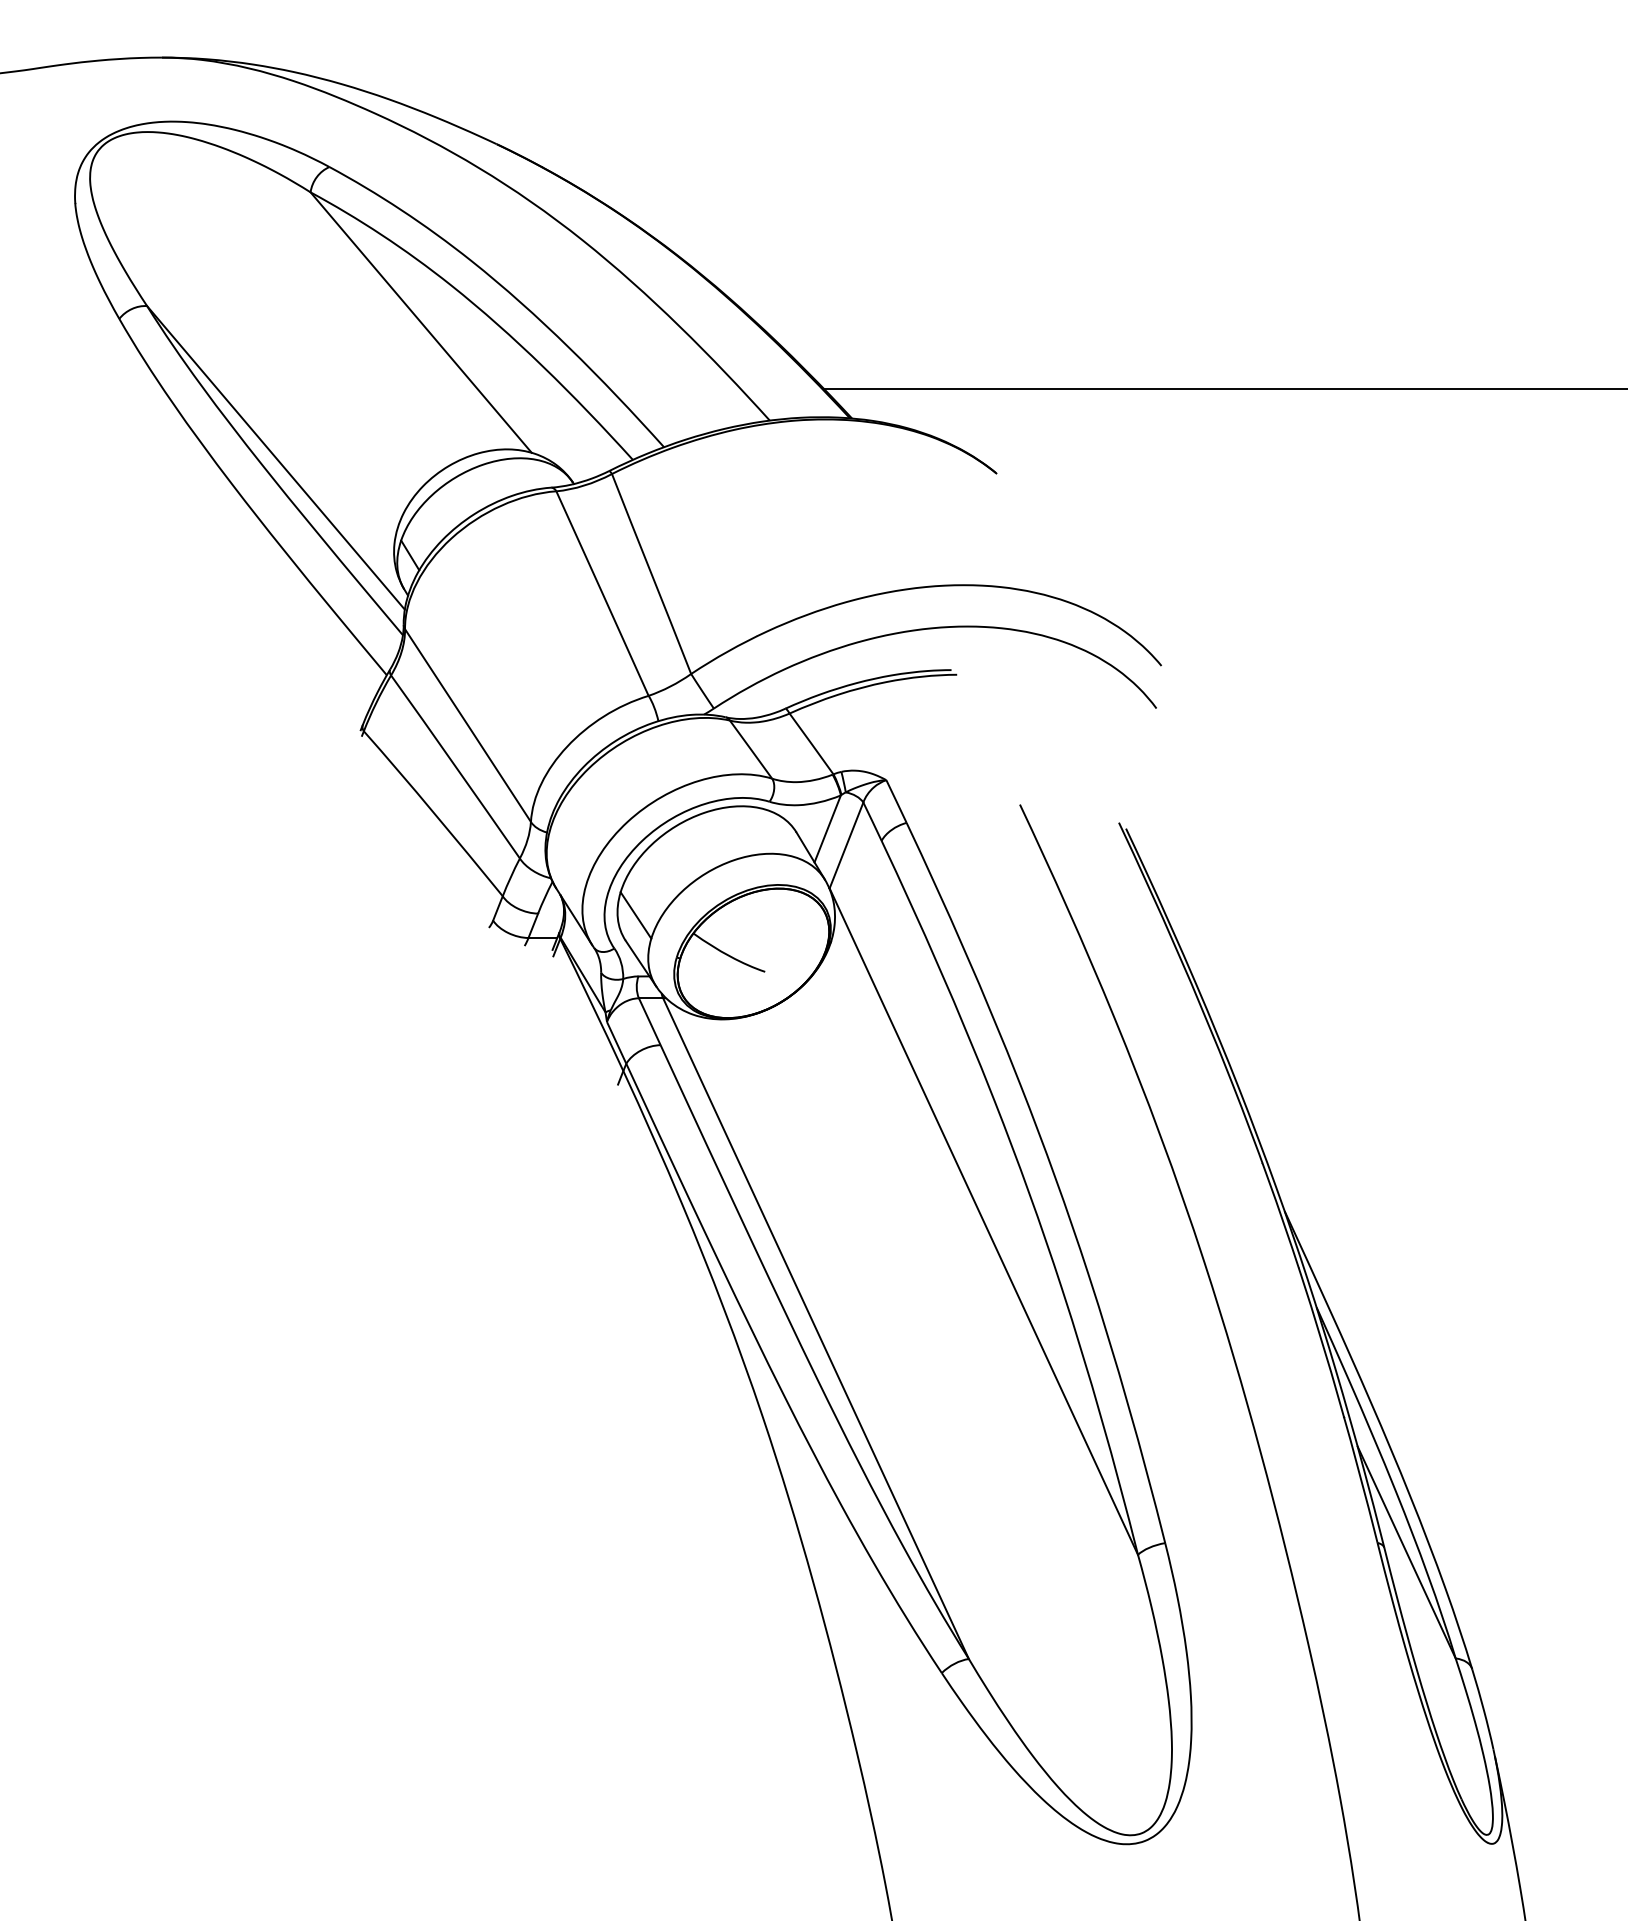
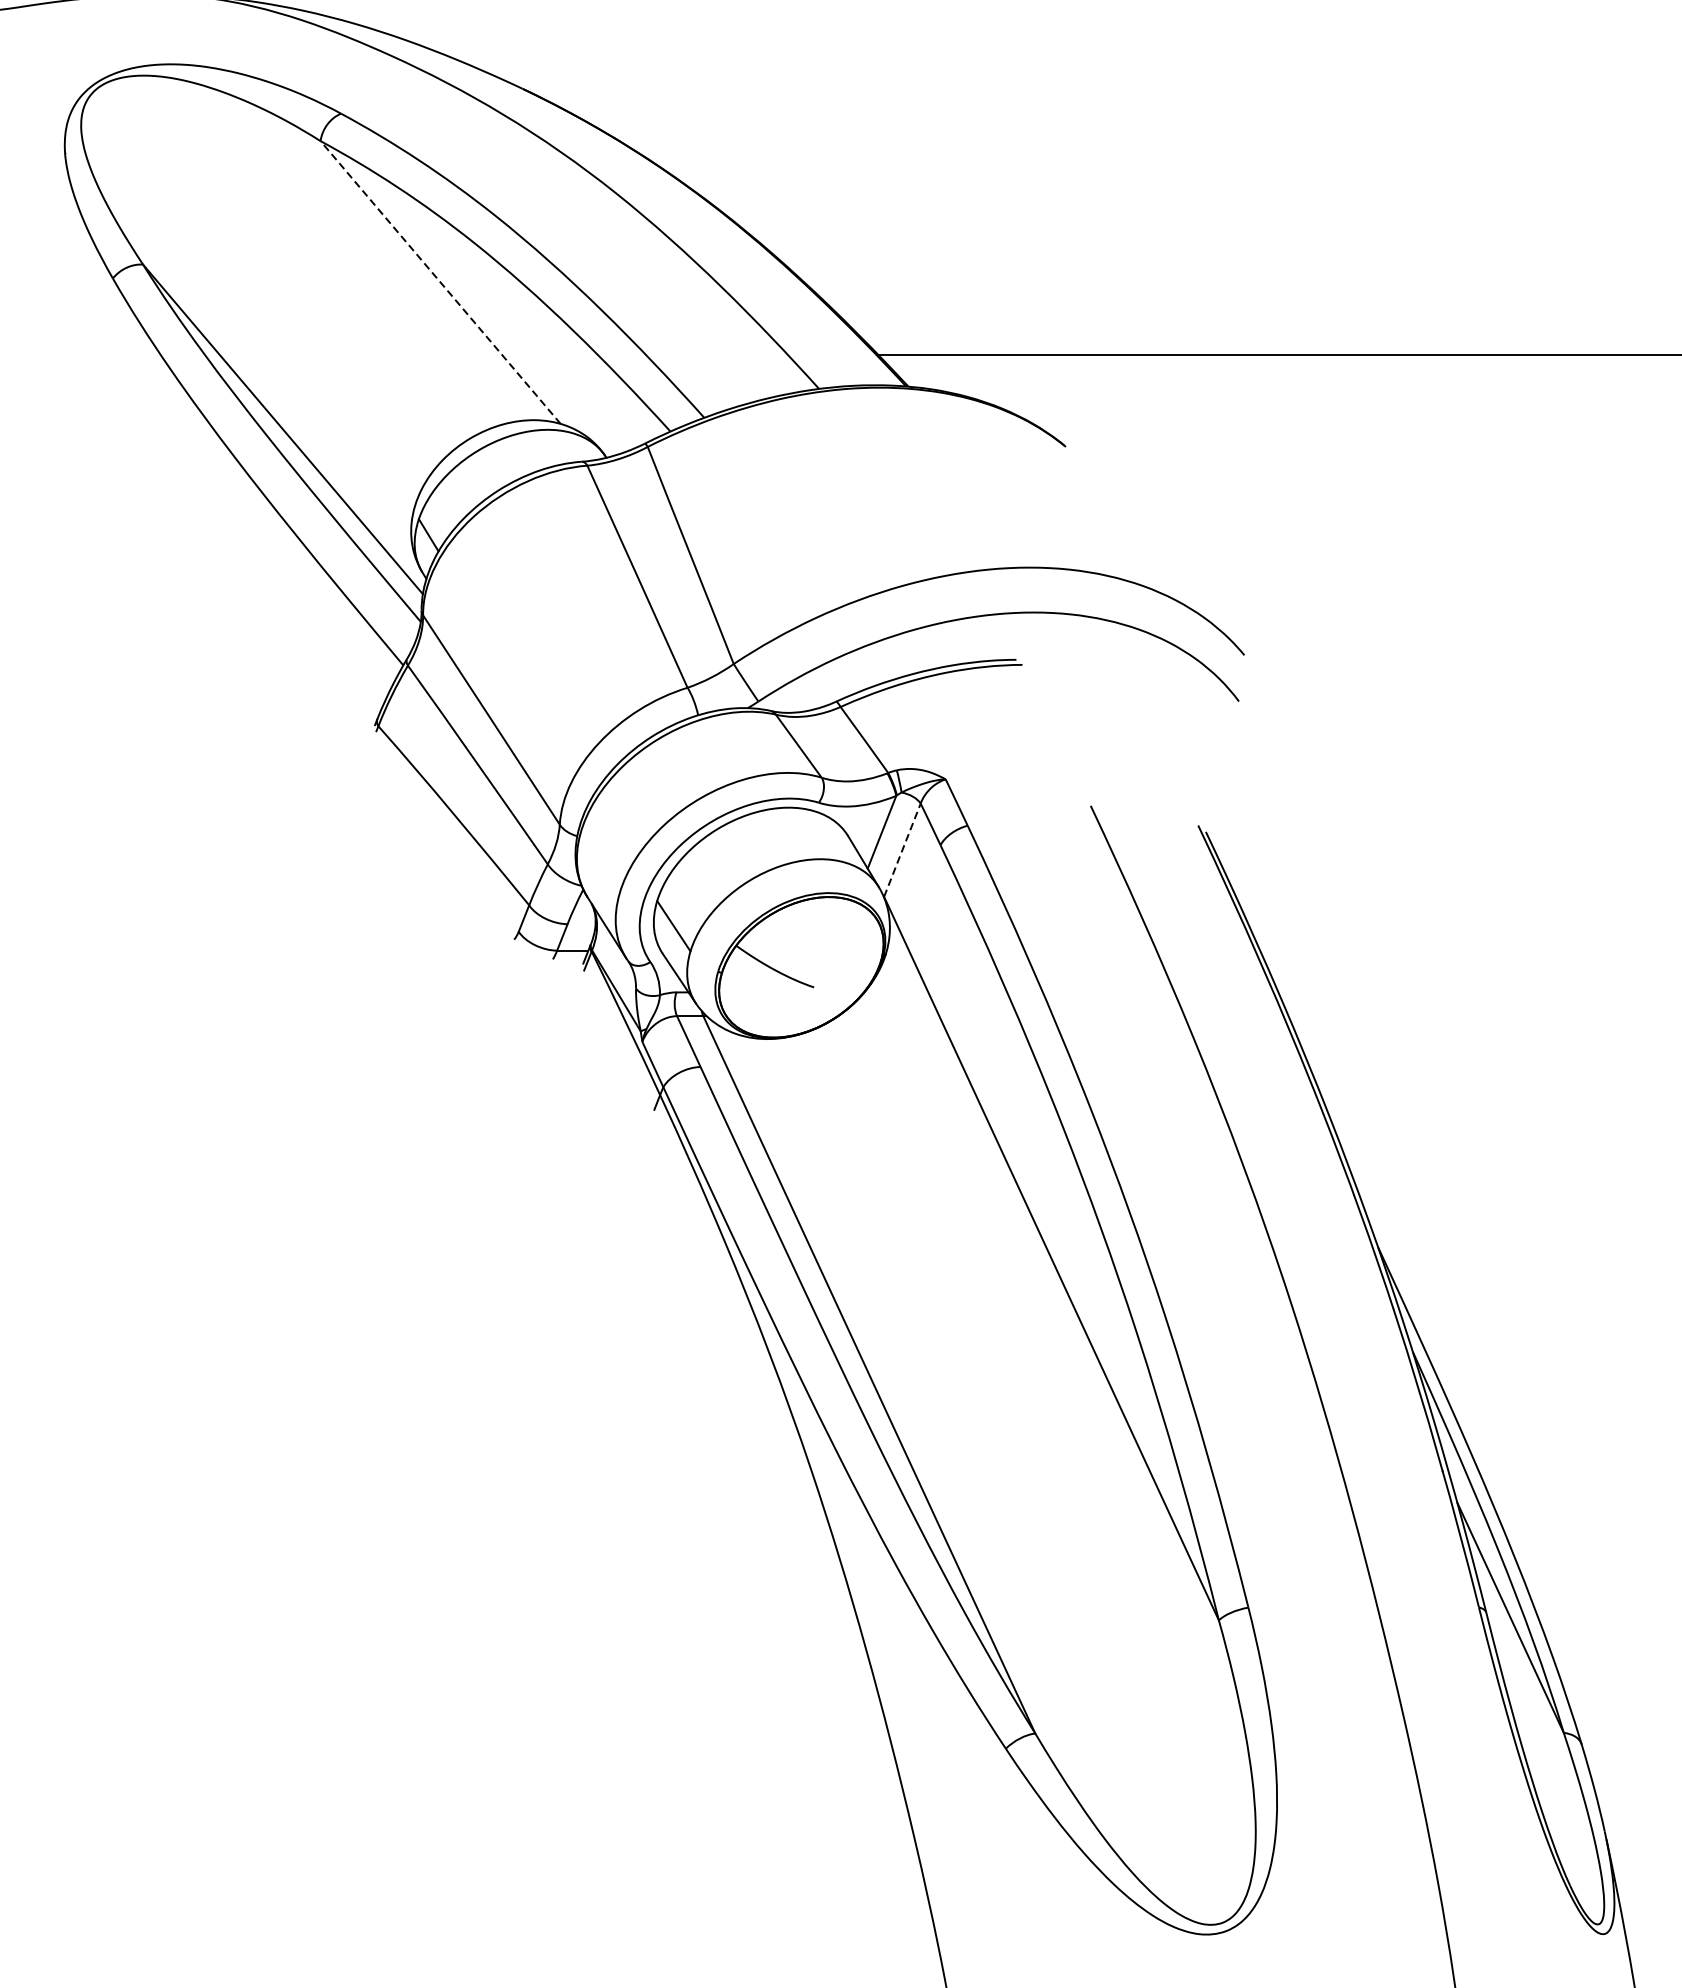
line: (421, 322) -> (440, 282), solid -> dashed
line: (846, 845) -> (902, 850), solid -> dashed

